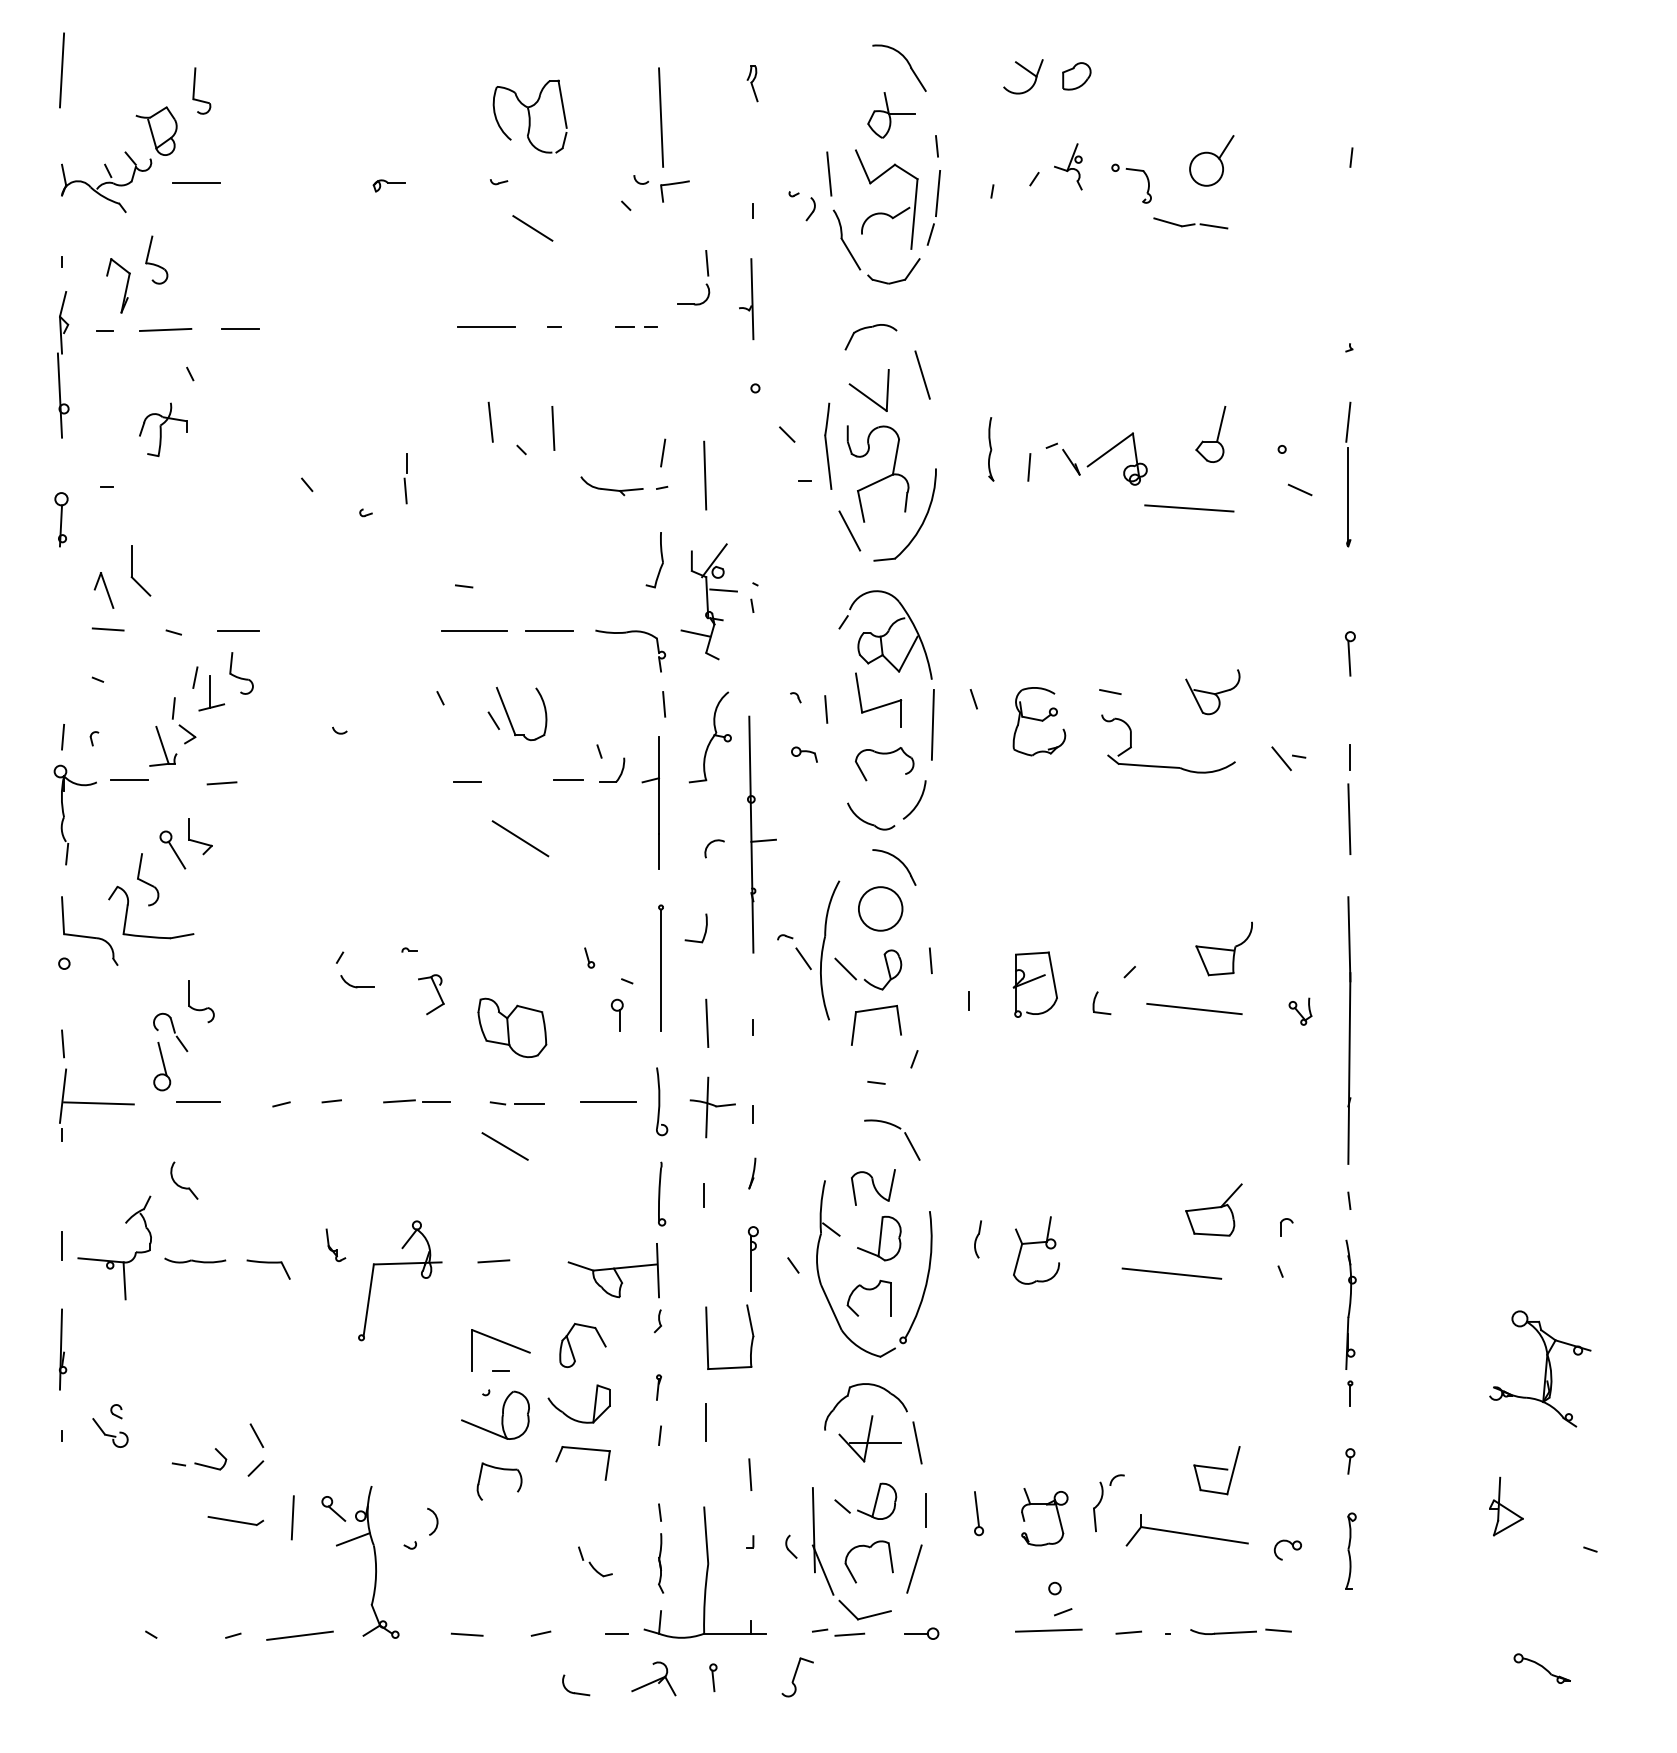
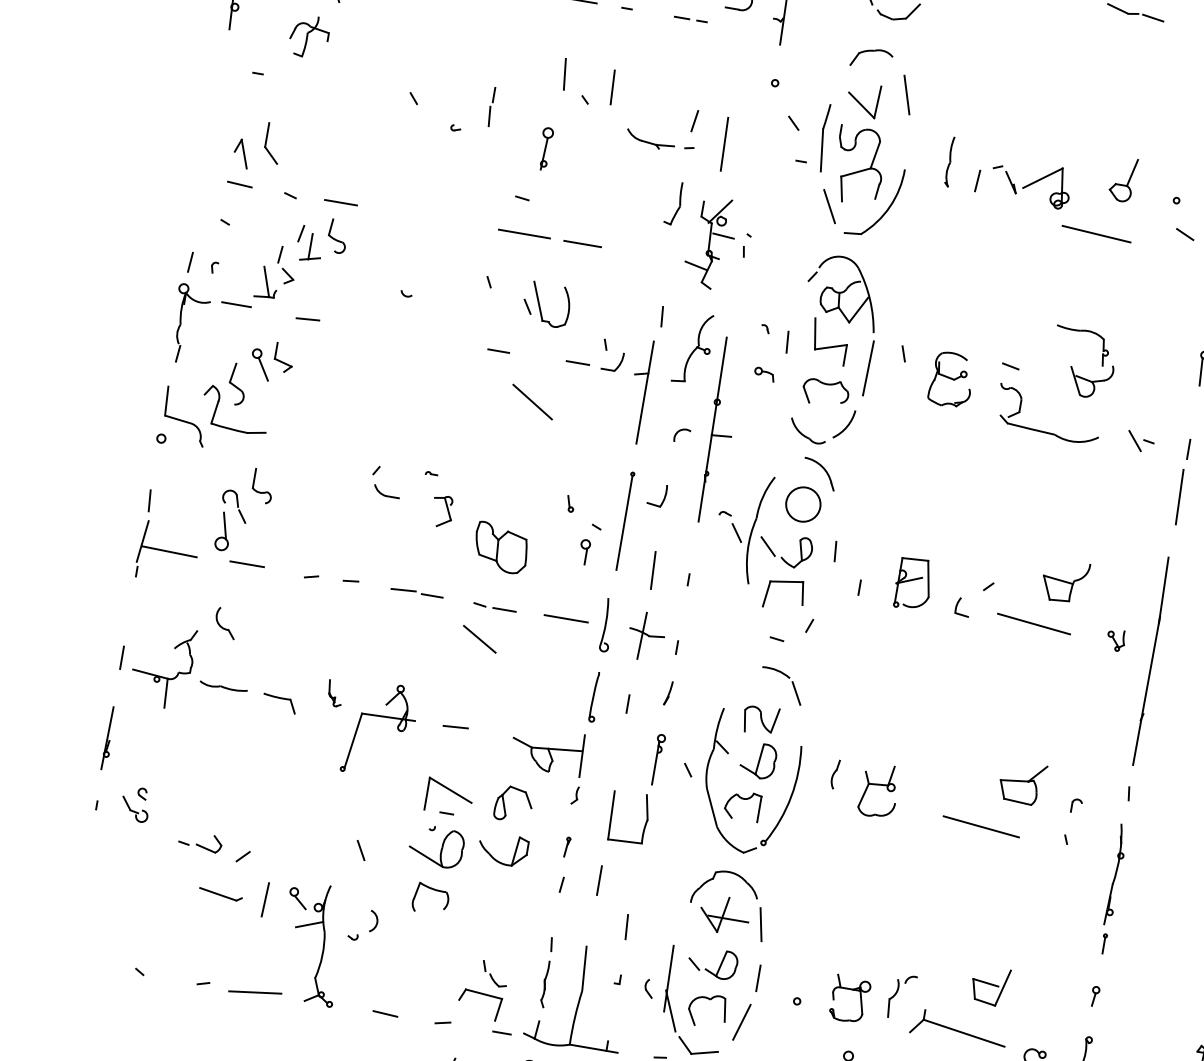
part: (61, 519) -> (545, 148), moved
part: (627, 633) -> (1081, 331), moved
line: (256, 1435) -> (360, 850), moved
part: (587, 1450) -> (484, 995), moved
line: (976, 1509) -> (798, 984), removed

